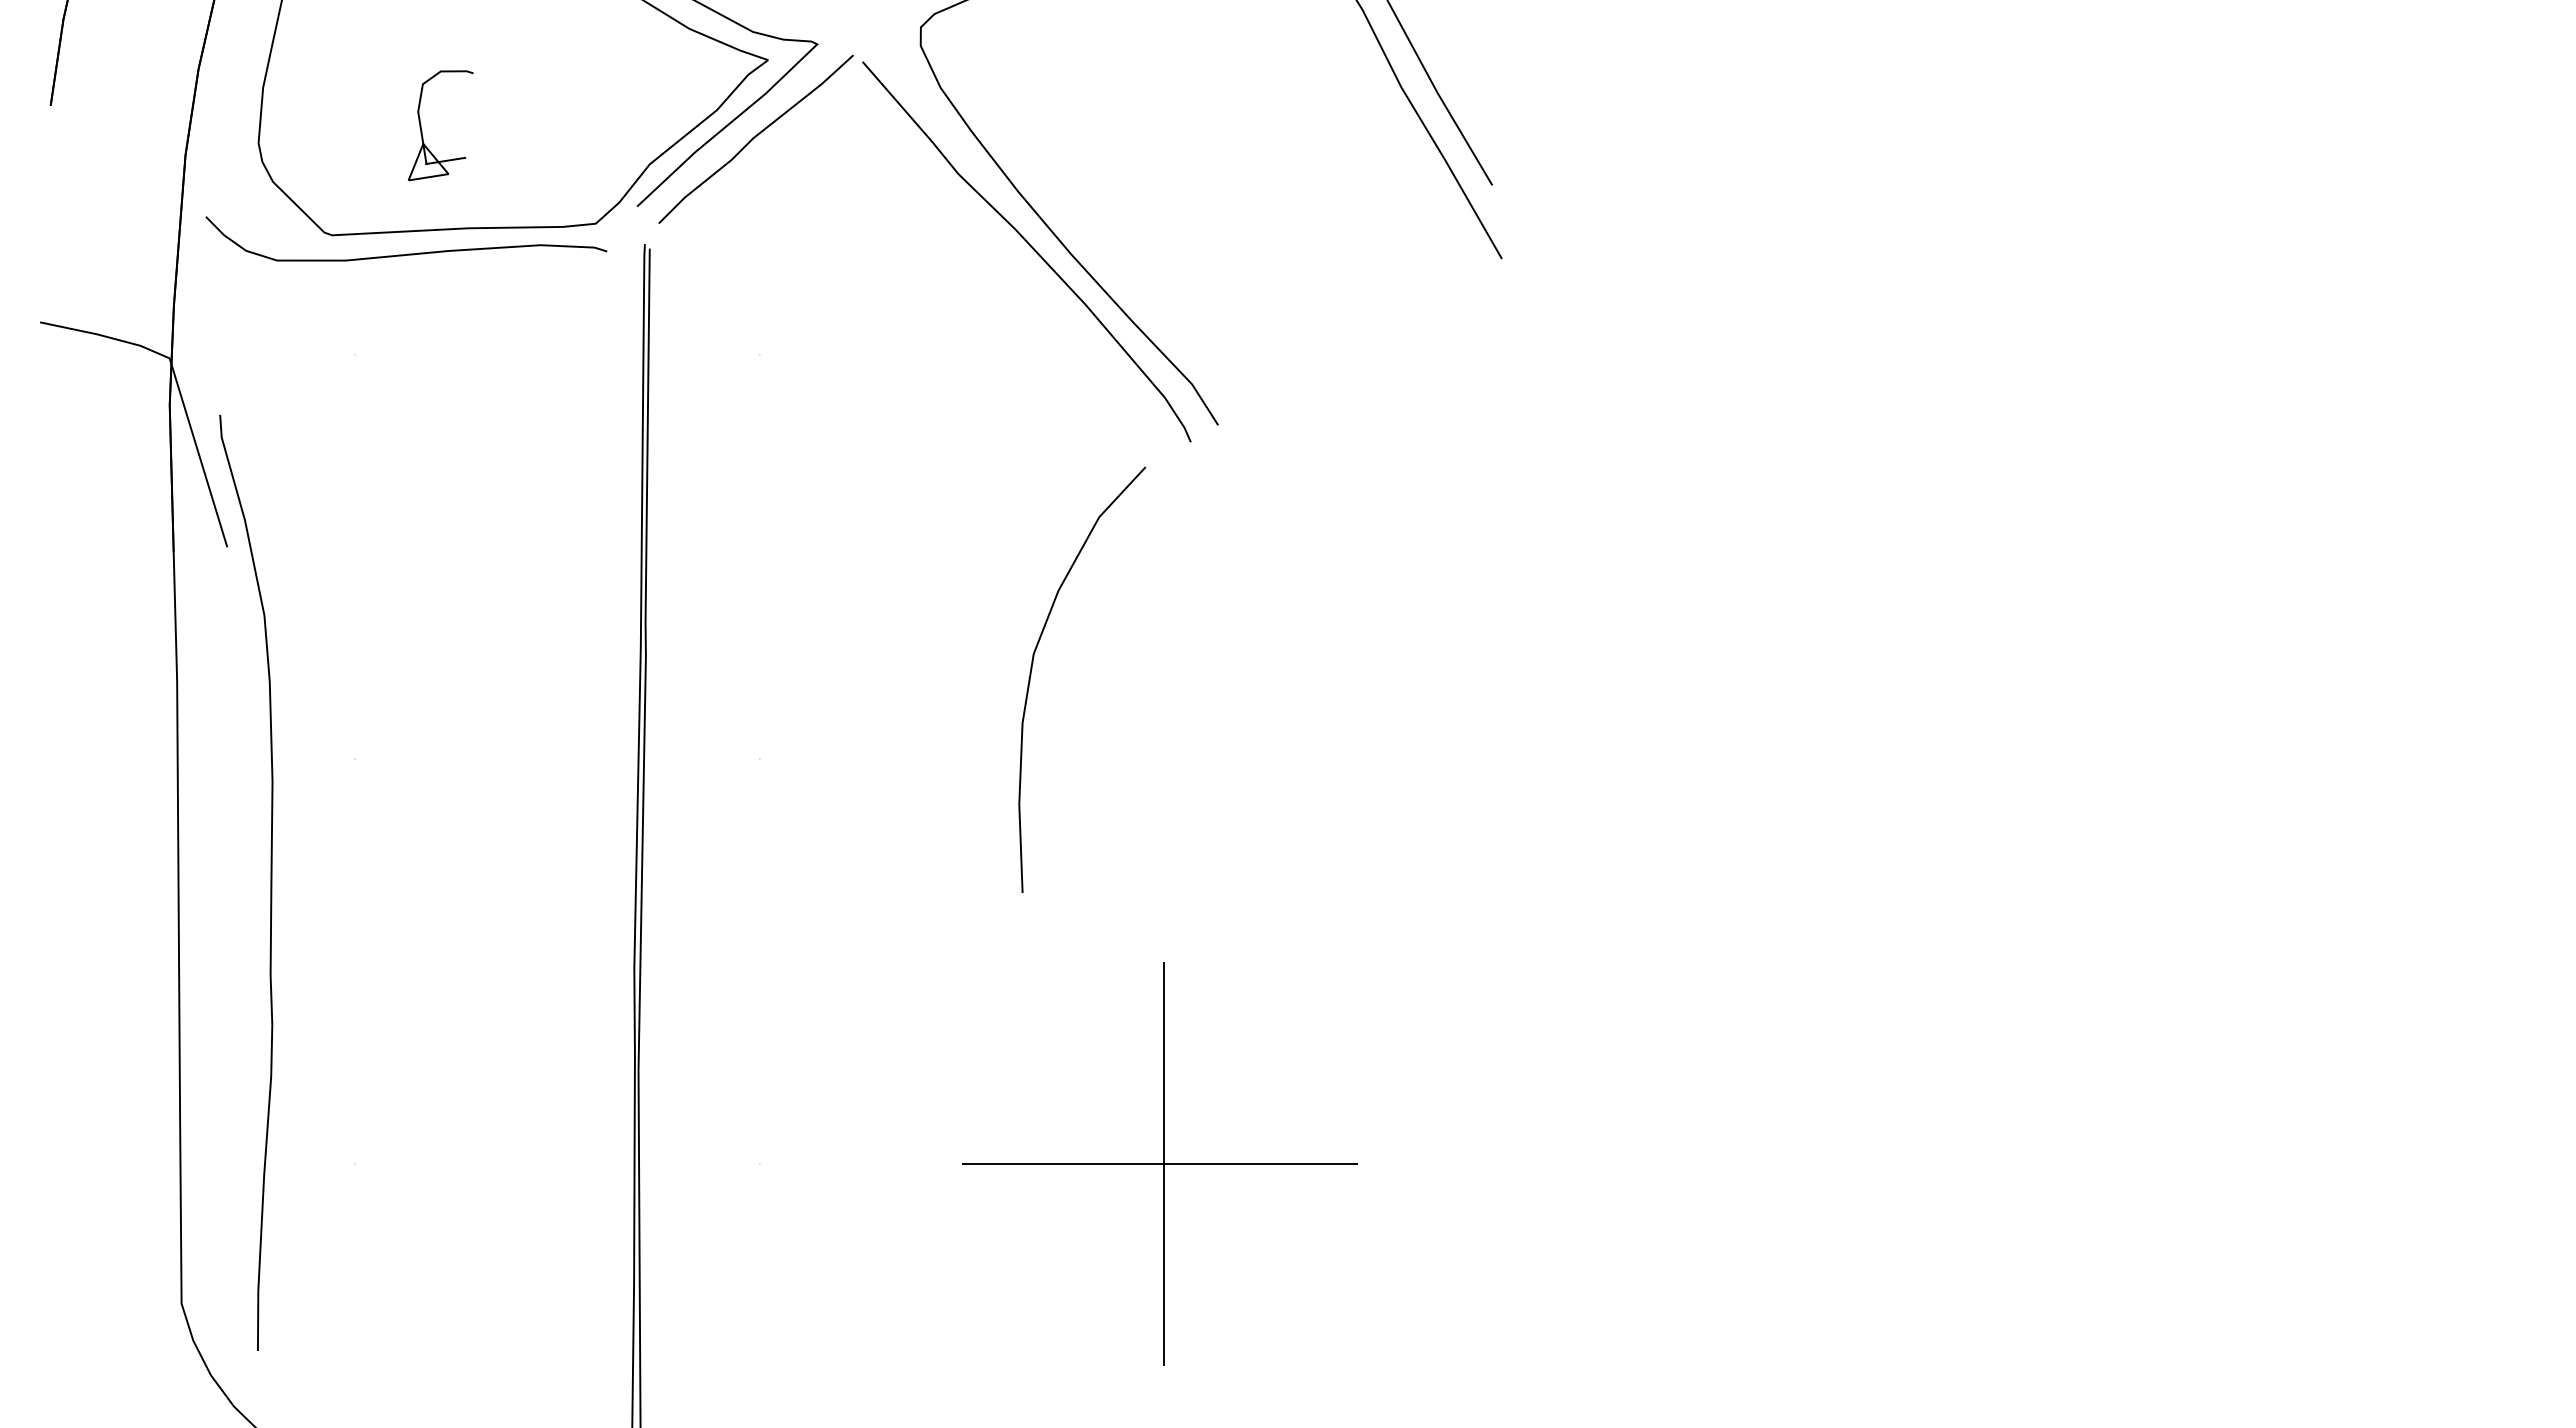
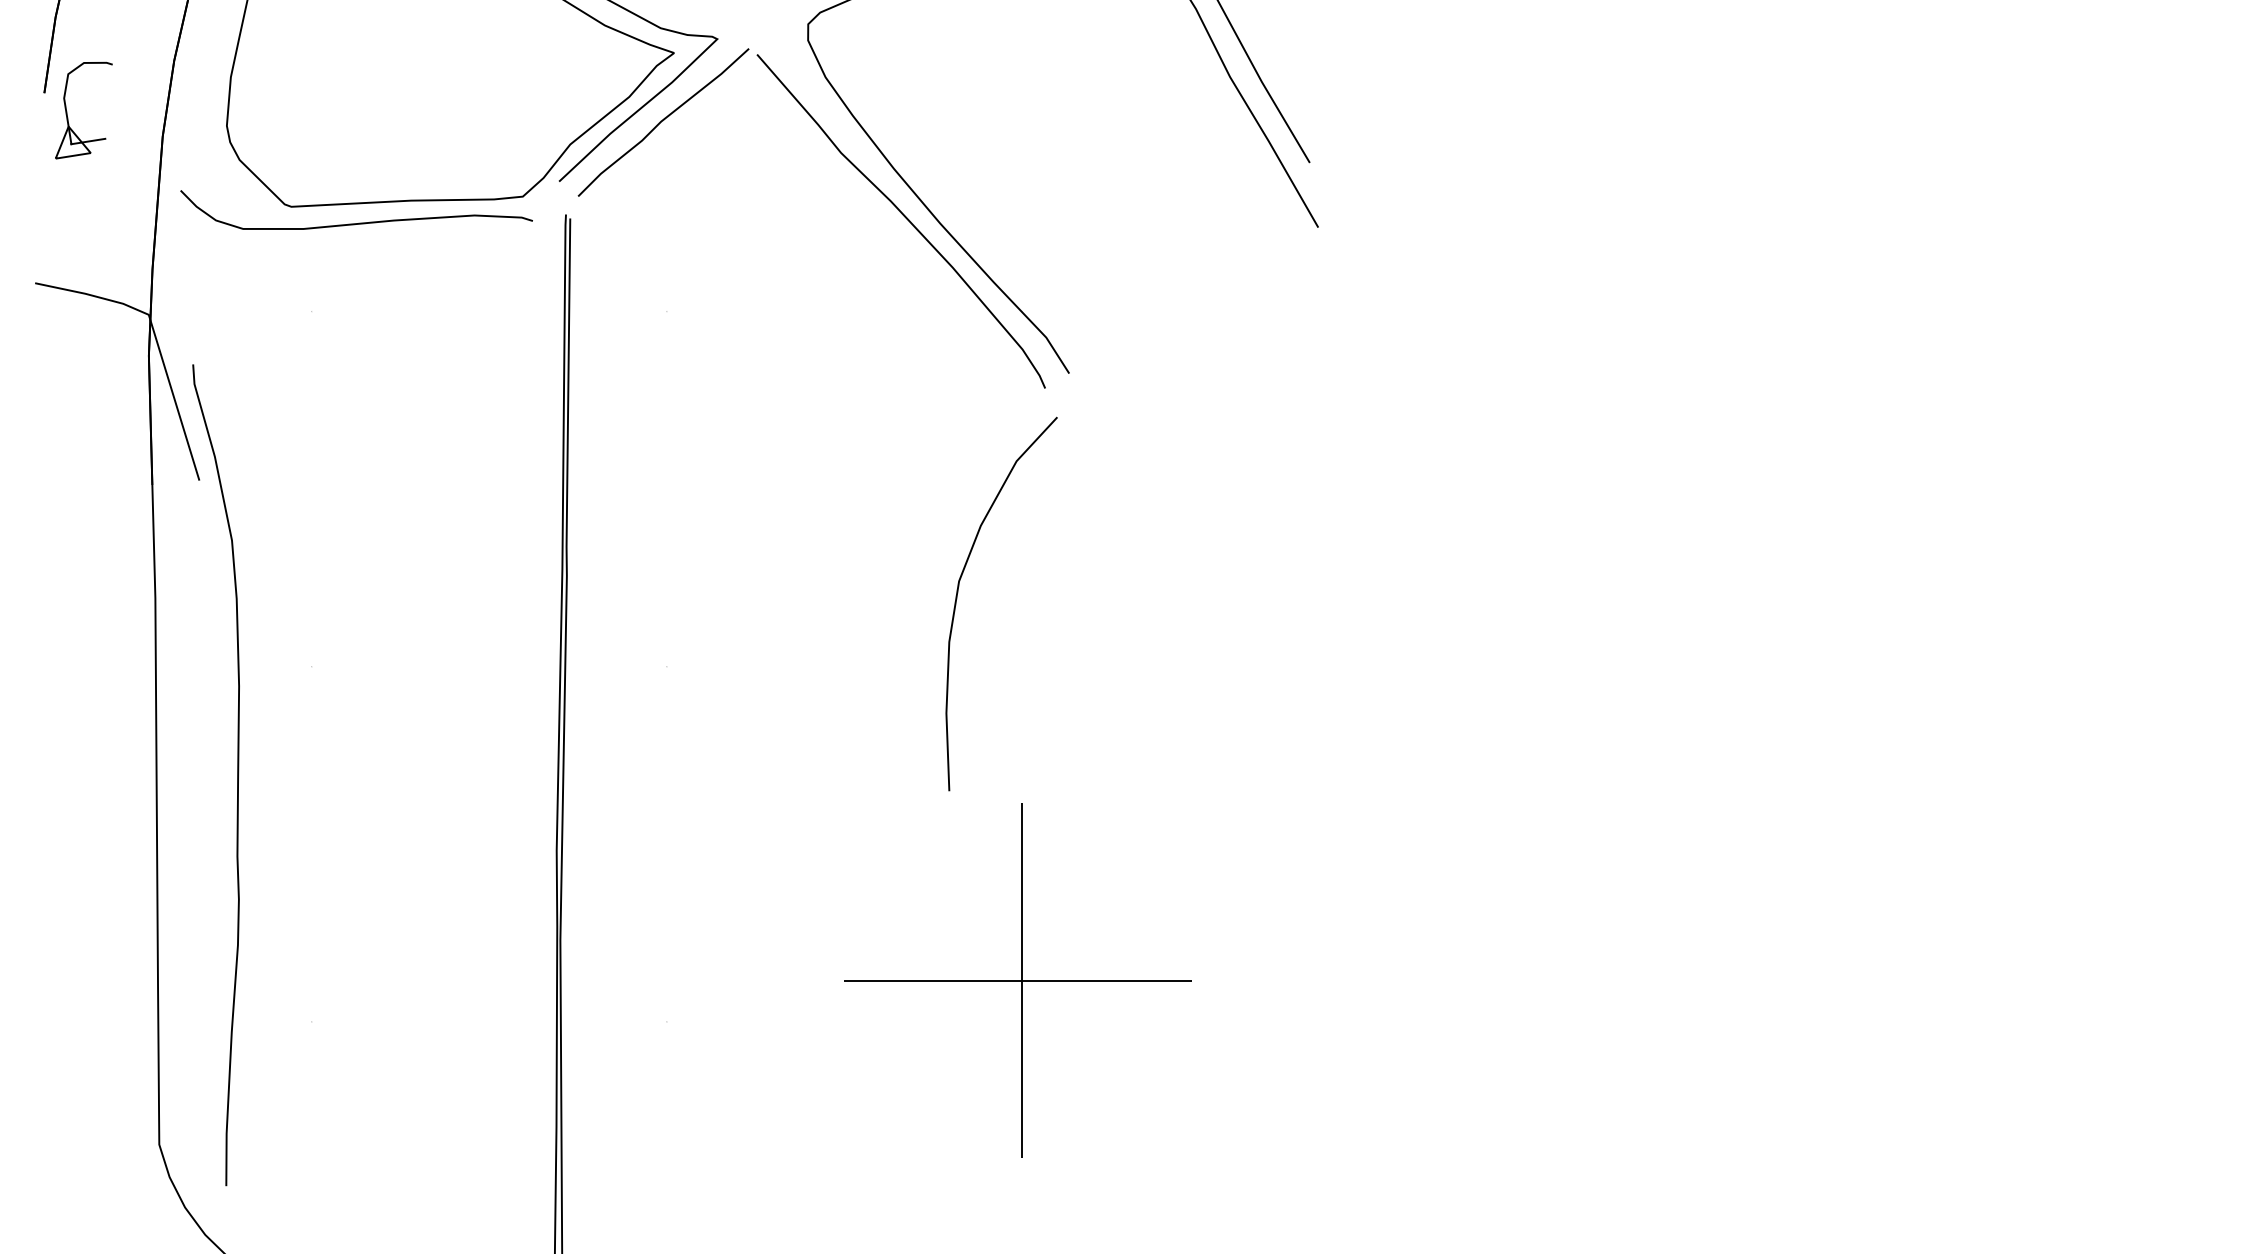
part: (422, 130) -> (67, 114), moved
curve: (1032, 669) -> (958, 594), moved
part: (1159, 1163) -> (1017, 980), moved

